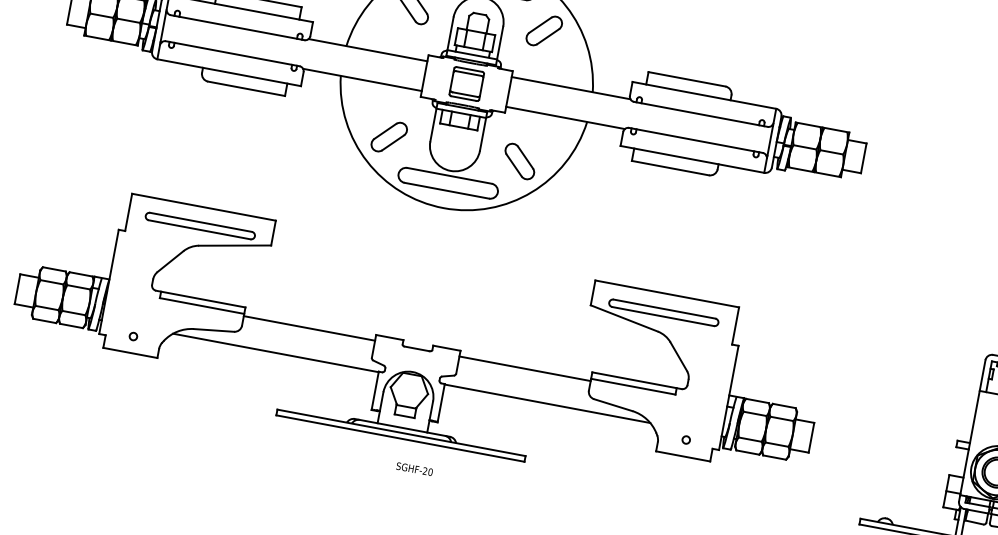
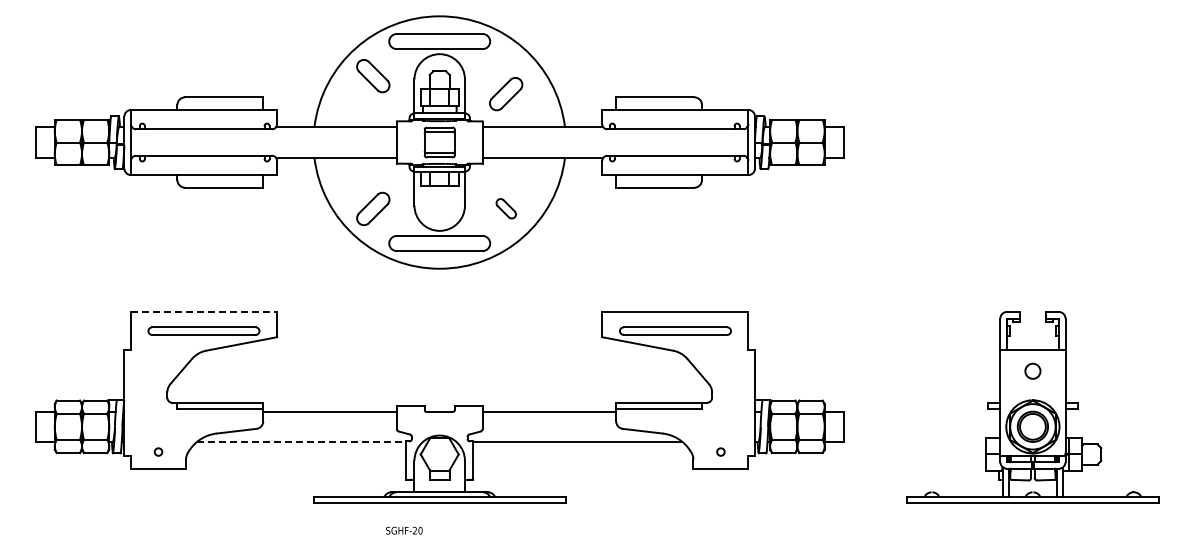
part: (544, 31) -> (506, 94), moved
part: (520, 161) -> (506, 208), size x0.6
line: (204, 206) -> (204, 311), solid -> dashed
line: (275, 352) -> (301, 441), solid -> dashed
text: (414, 469) -> (404, 530), moved

